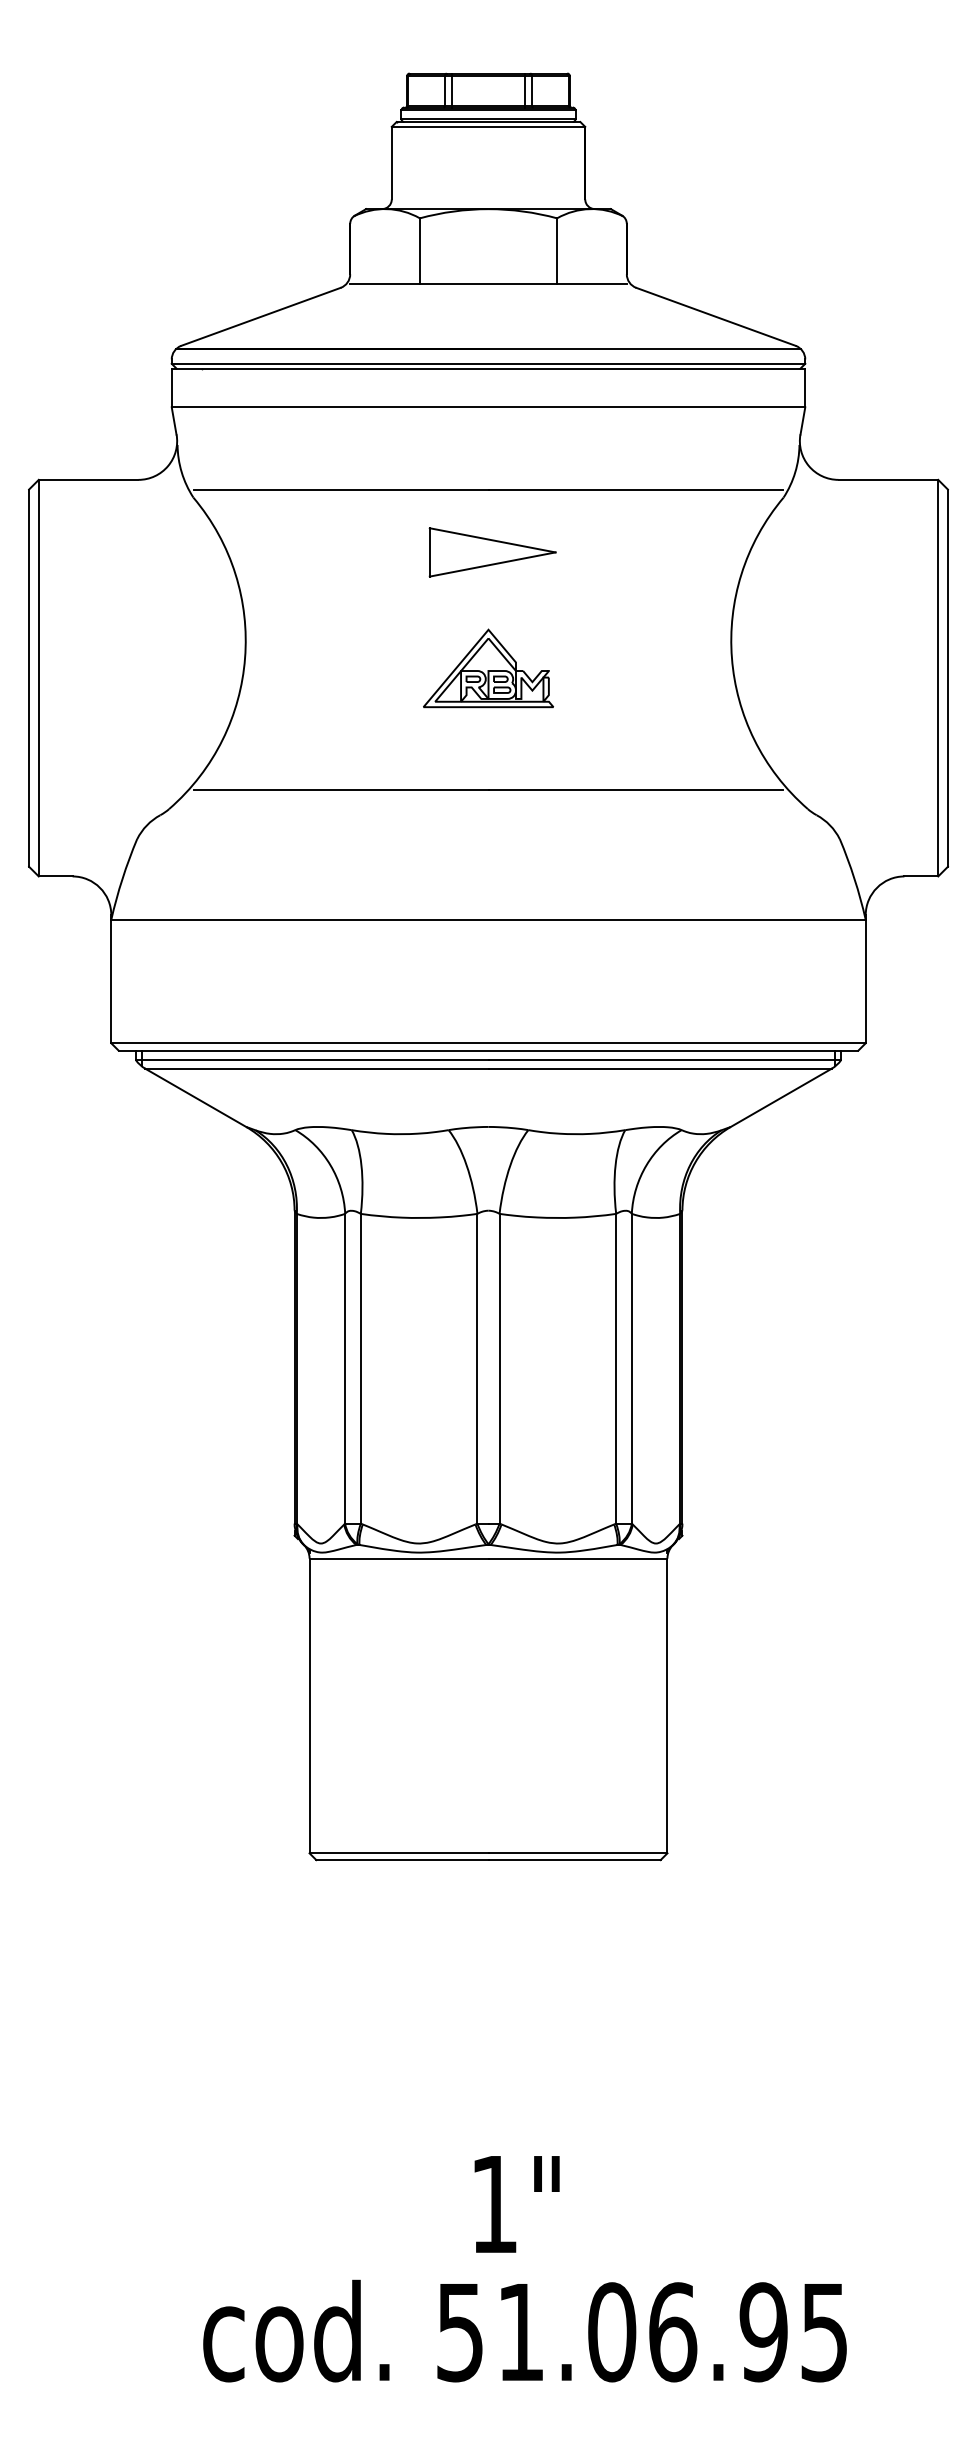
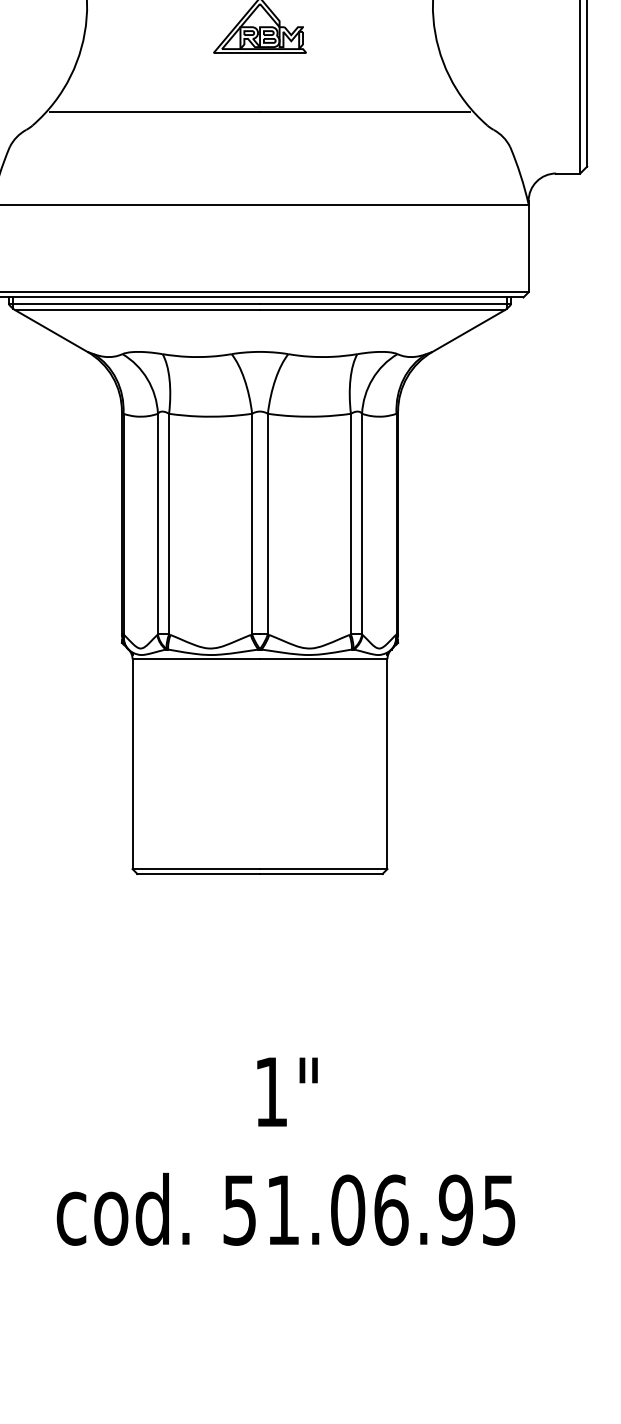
text: (516, 2204) -> (287, 1092), moved

